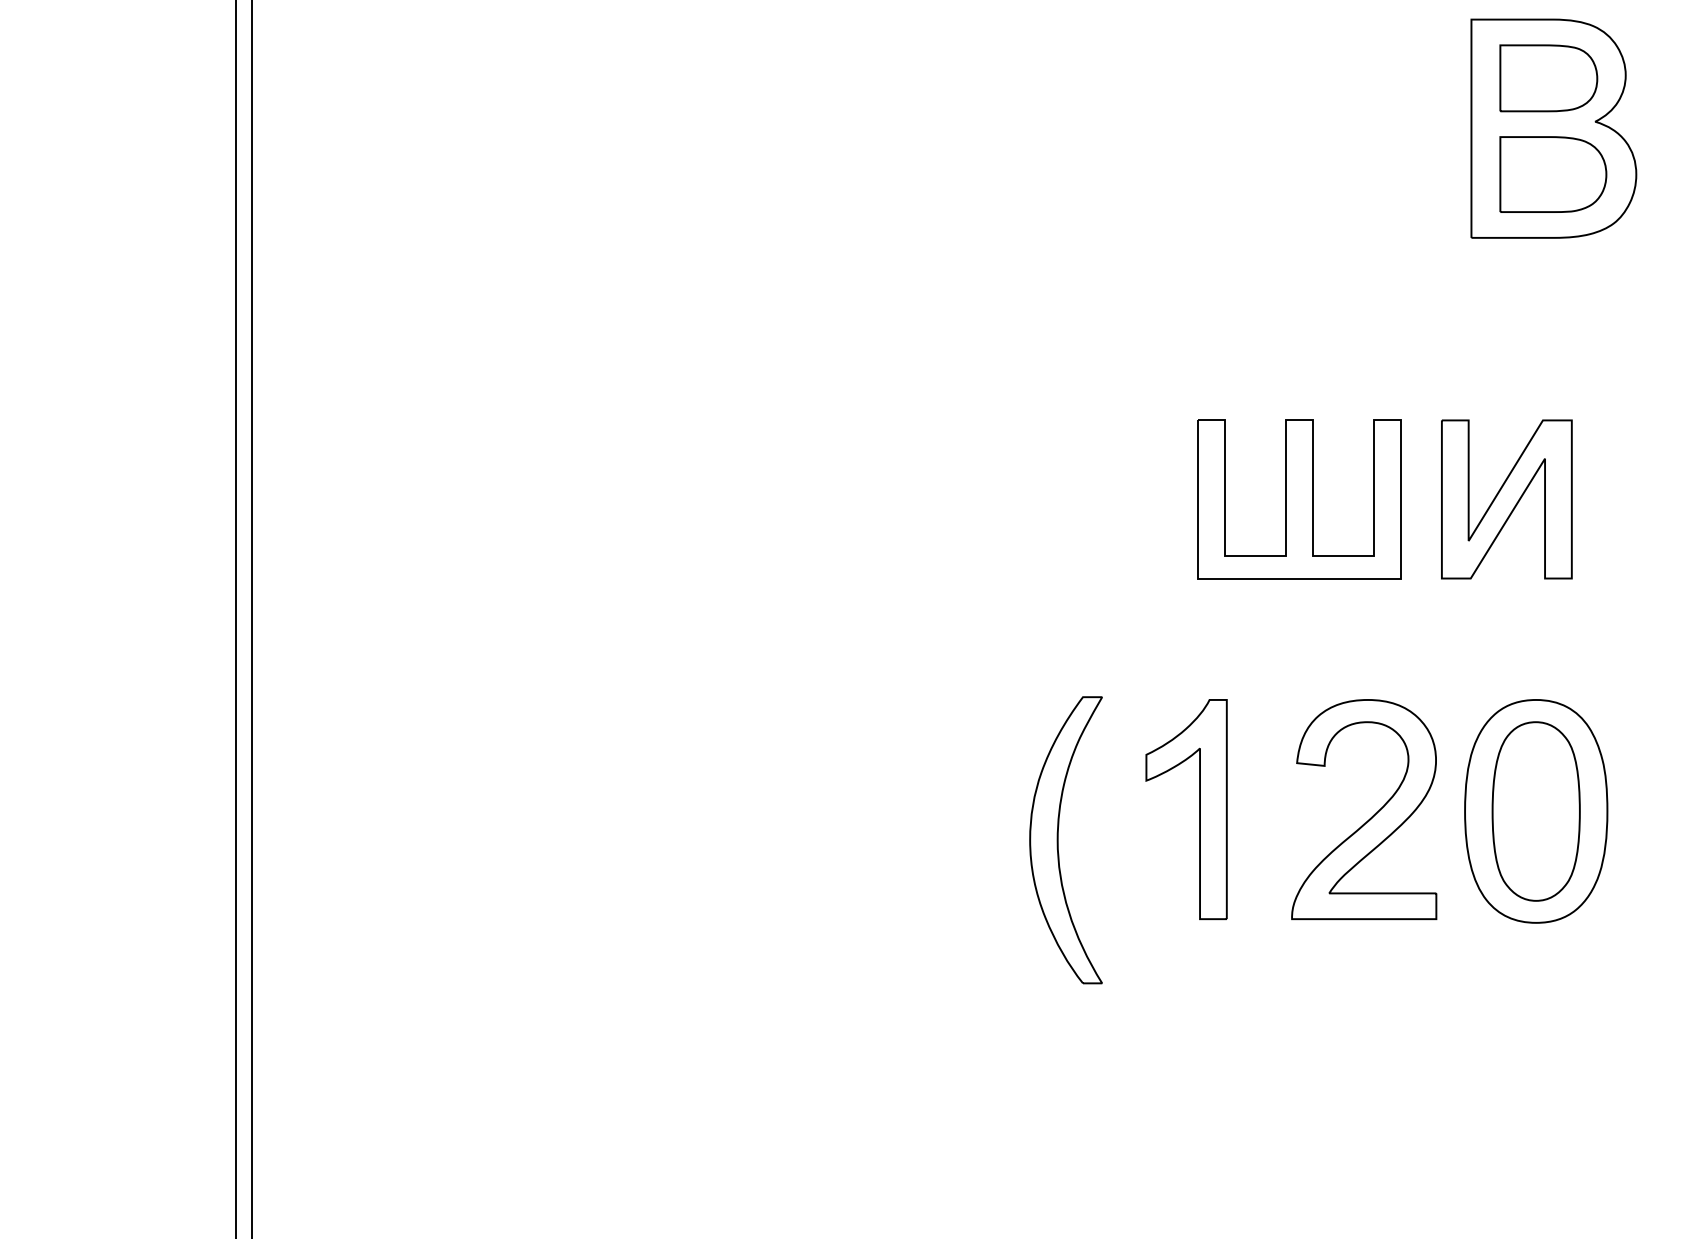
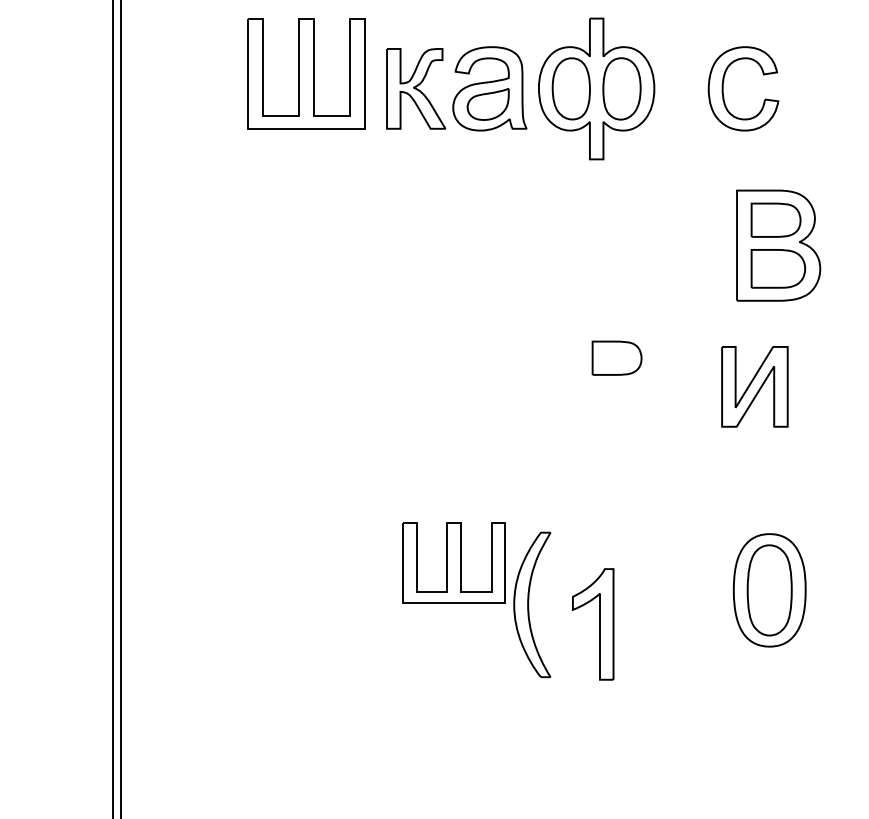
part: (1232, 350) -> (616, 357), added
part: (1298, 498) -> (453, 562), moved
part: (1506, 498) -> (754, 386), moved
part: (1187, 809) -> (593, 624), moved
part: (1363, 809) -> (682, 589), removed

